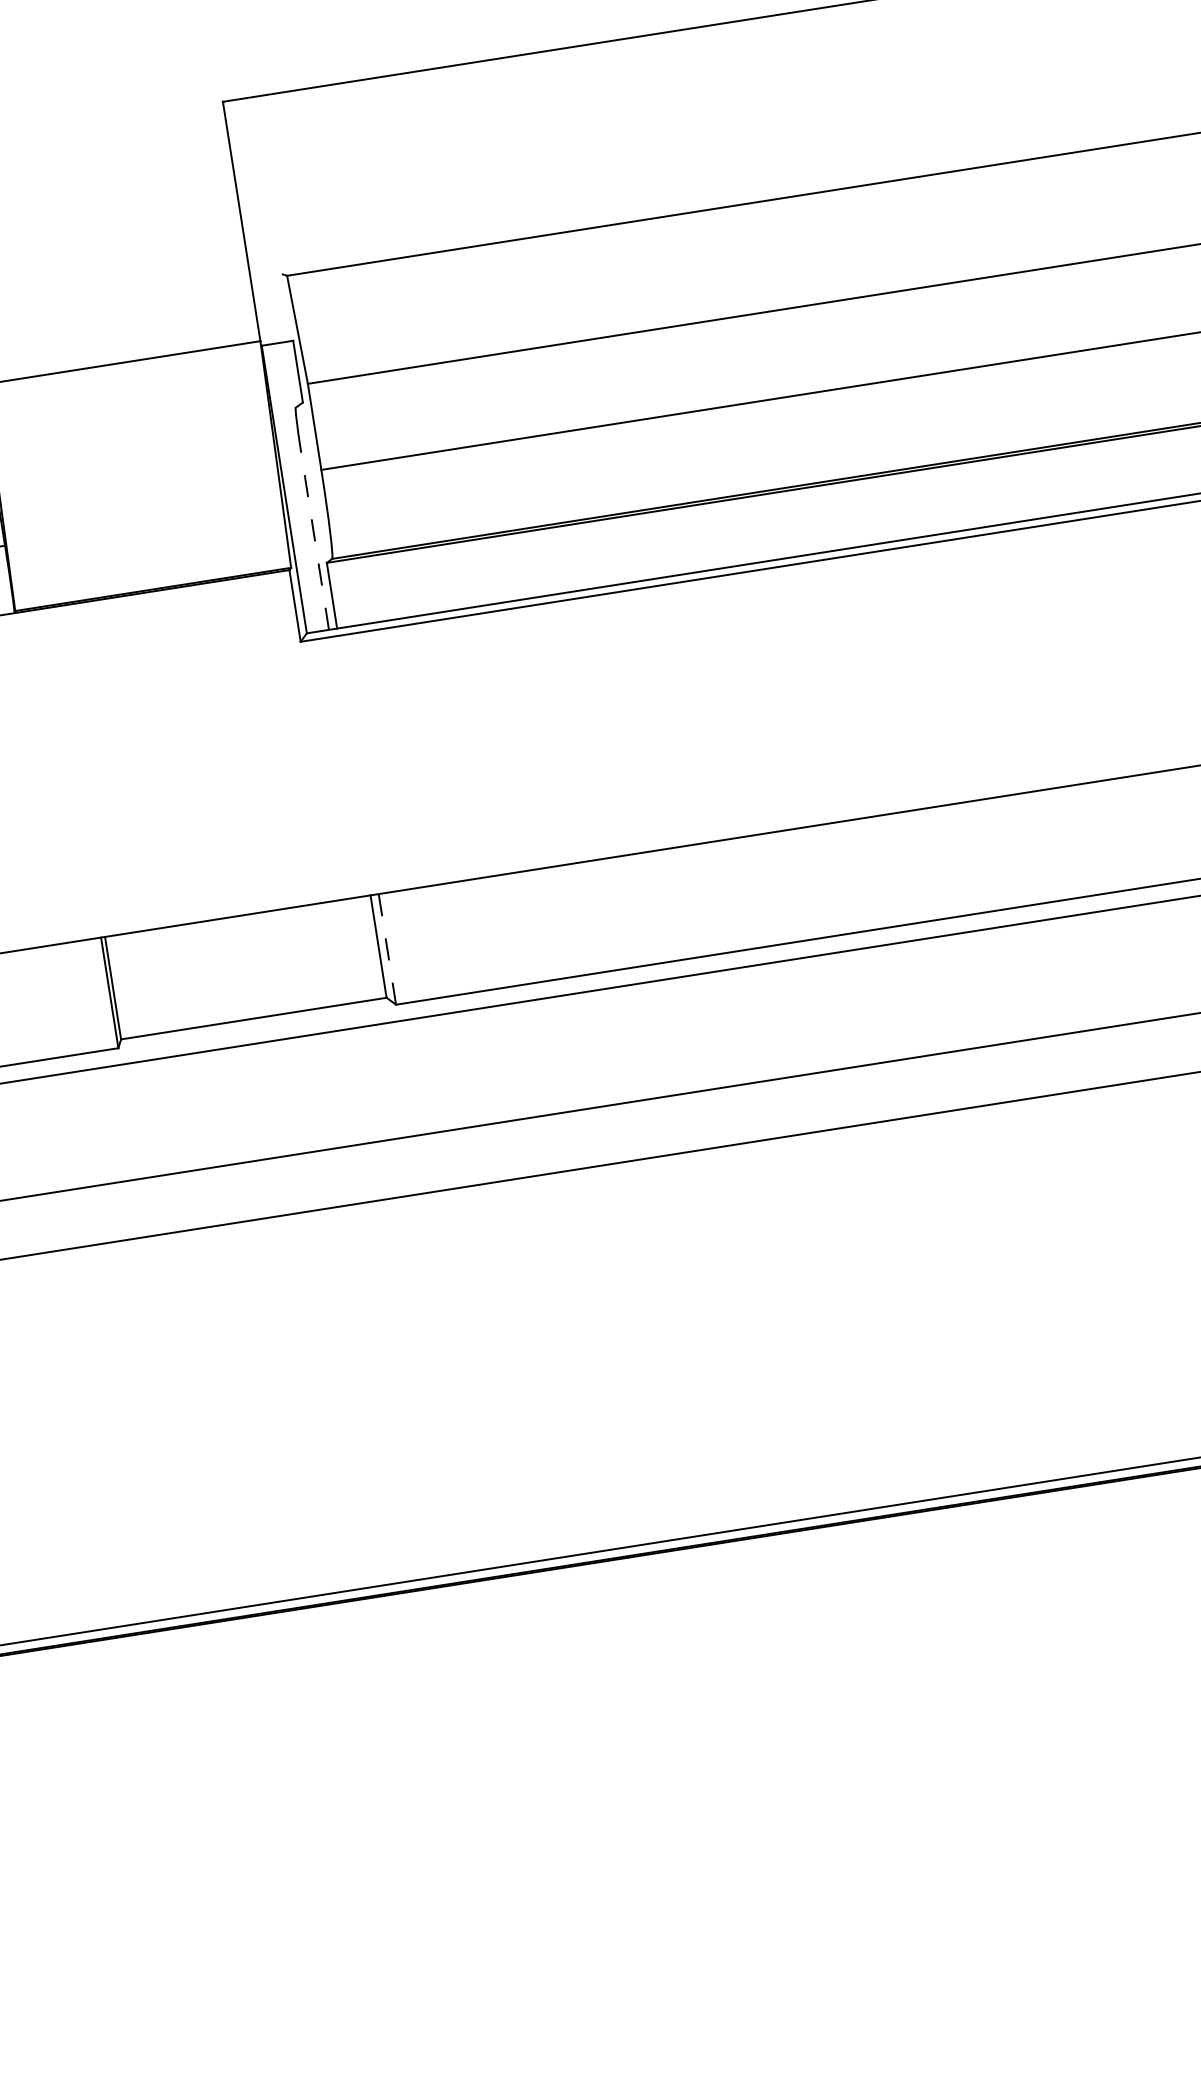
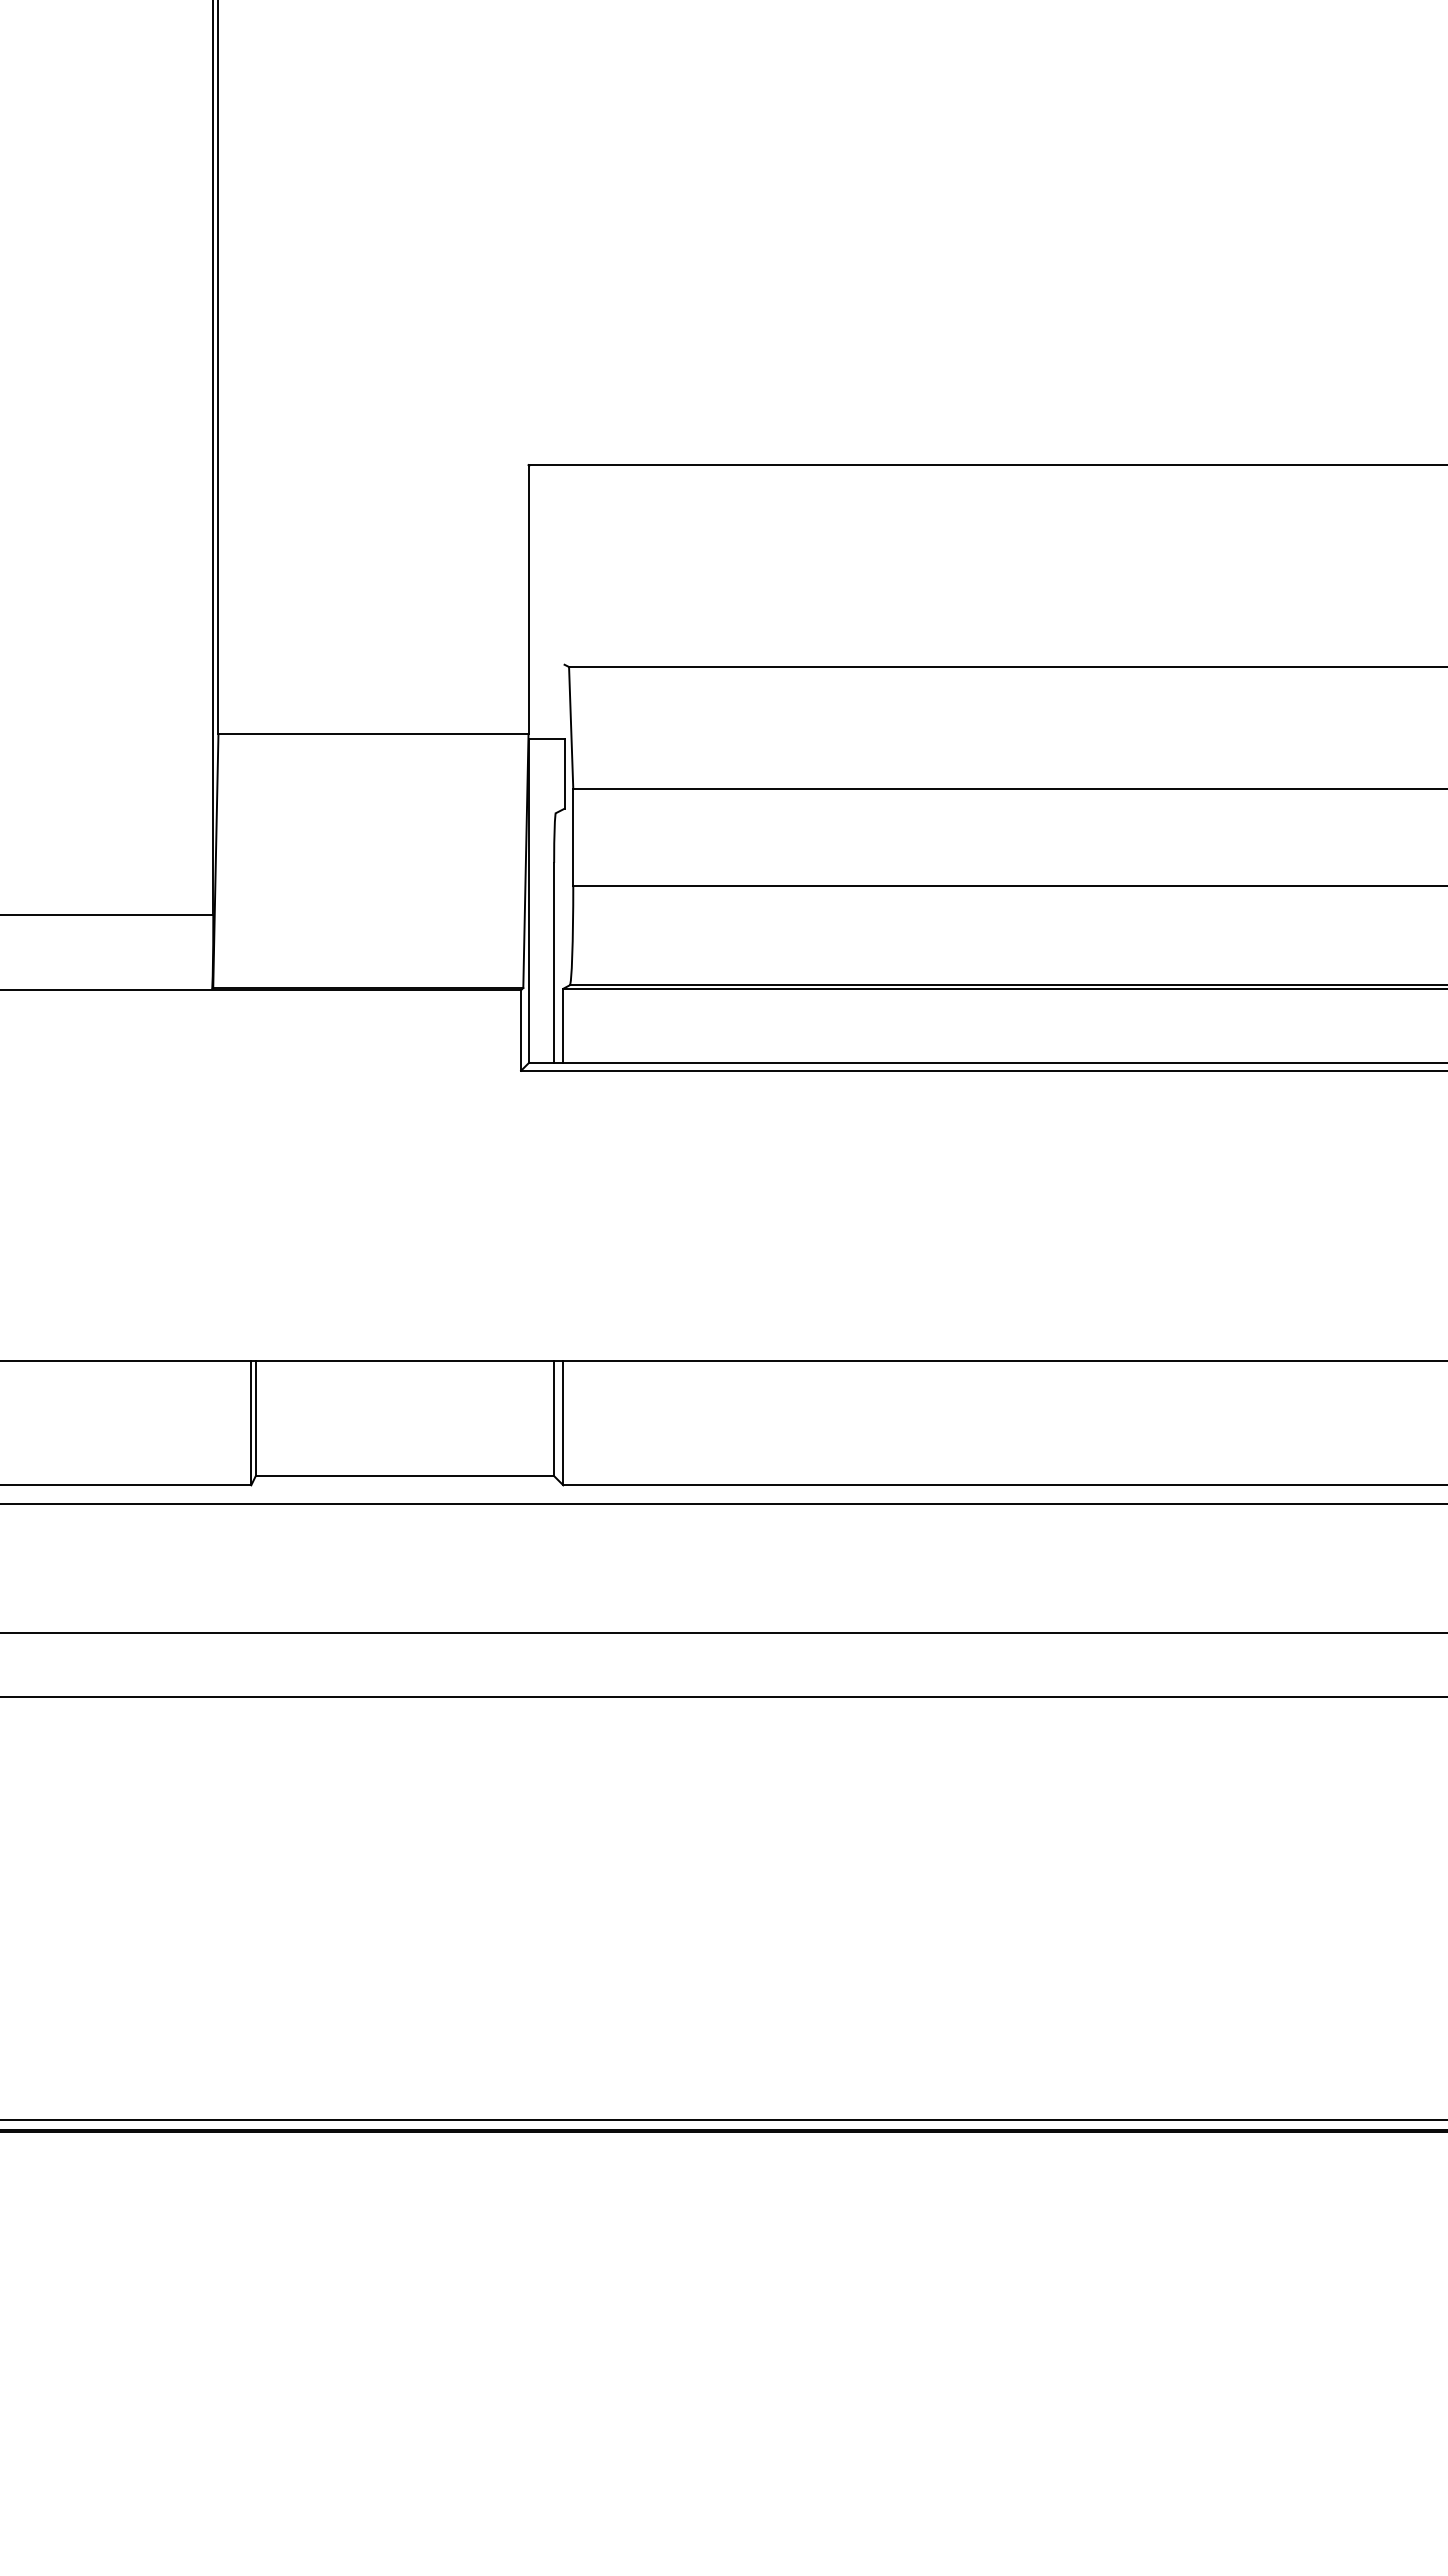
line: (315, 540) -> (554, 962), dashed -> solid
line: (387, 949) -> (563, 1423), dashed -> solid

